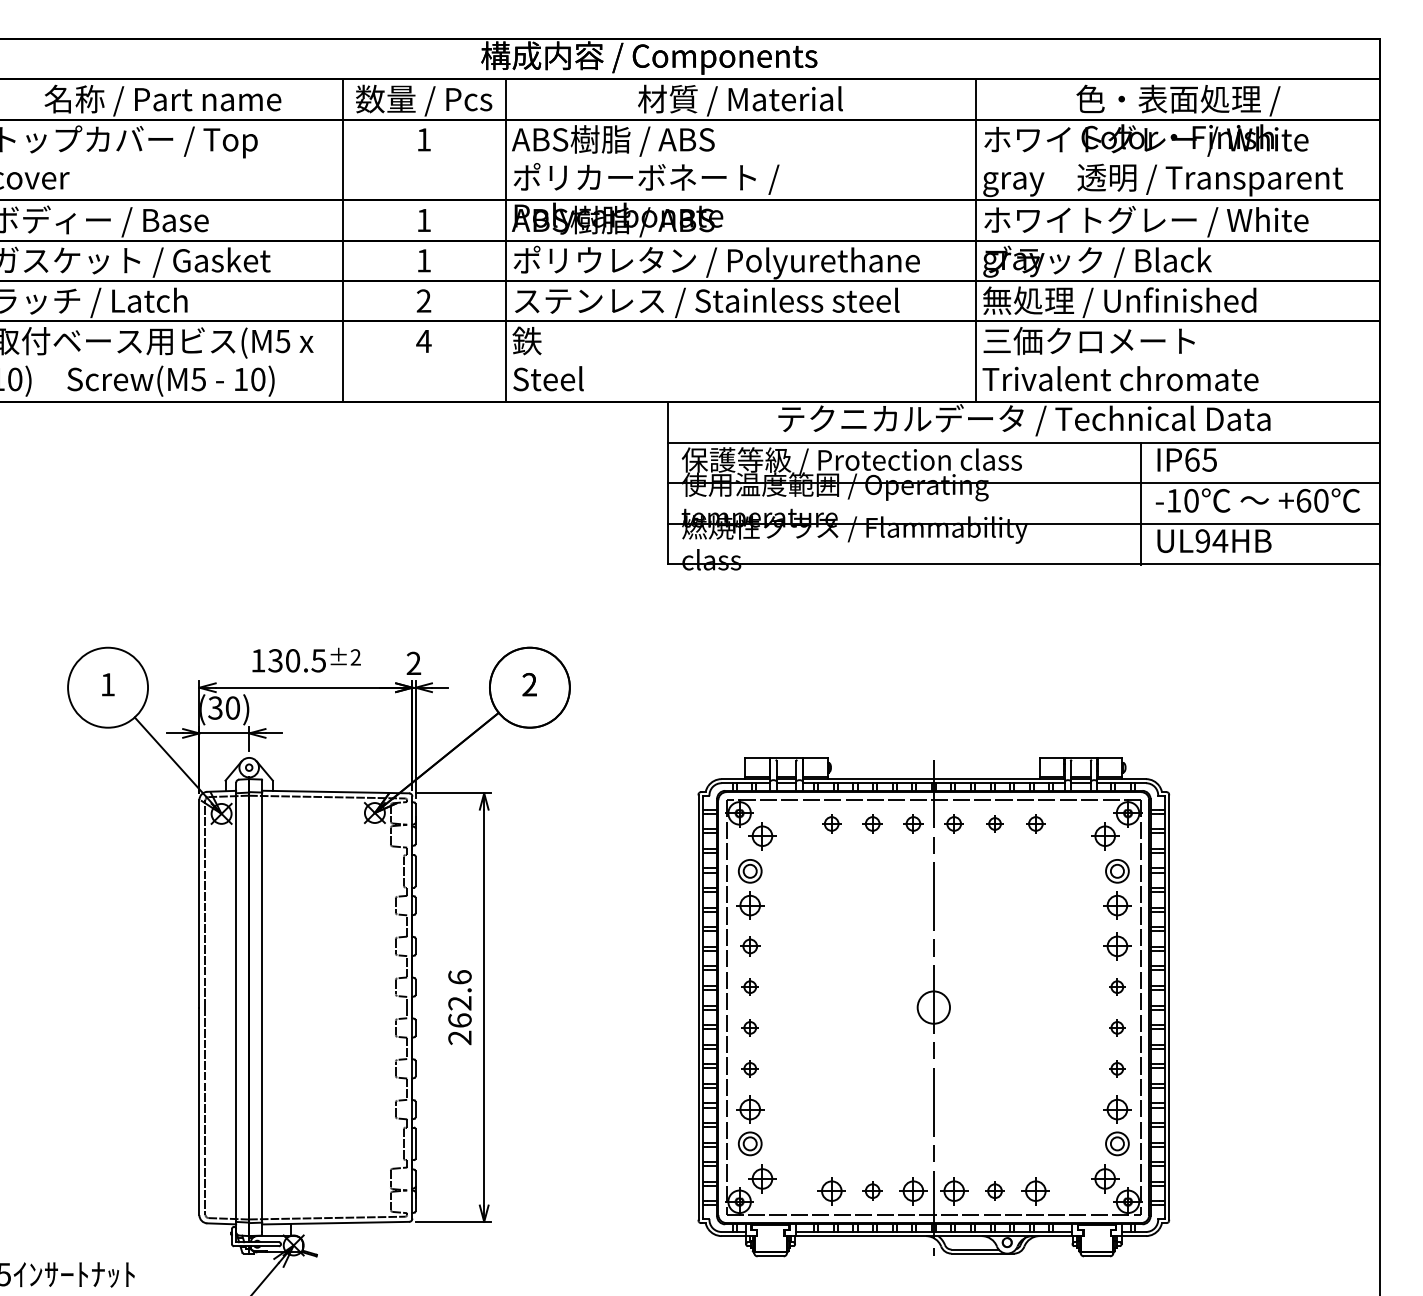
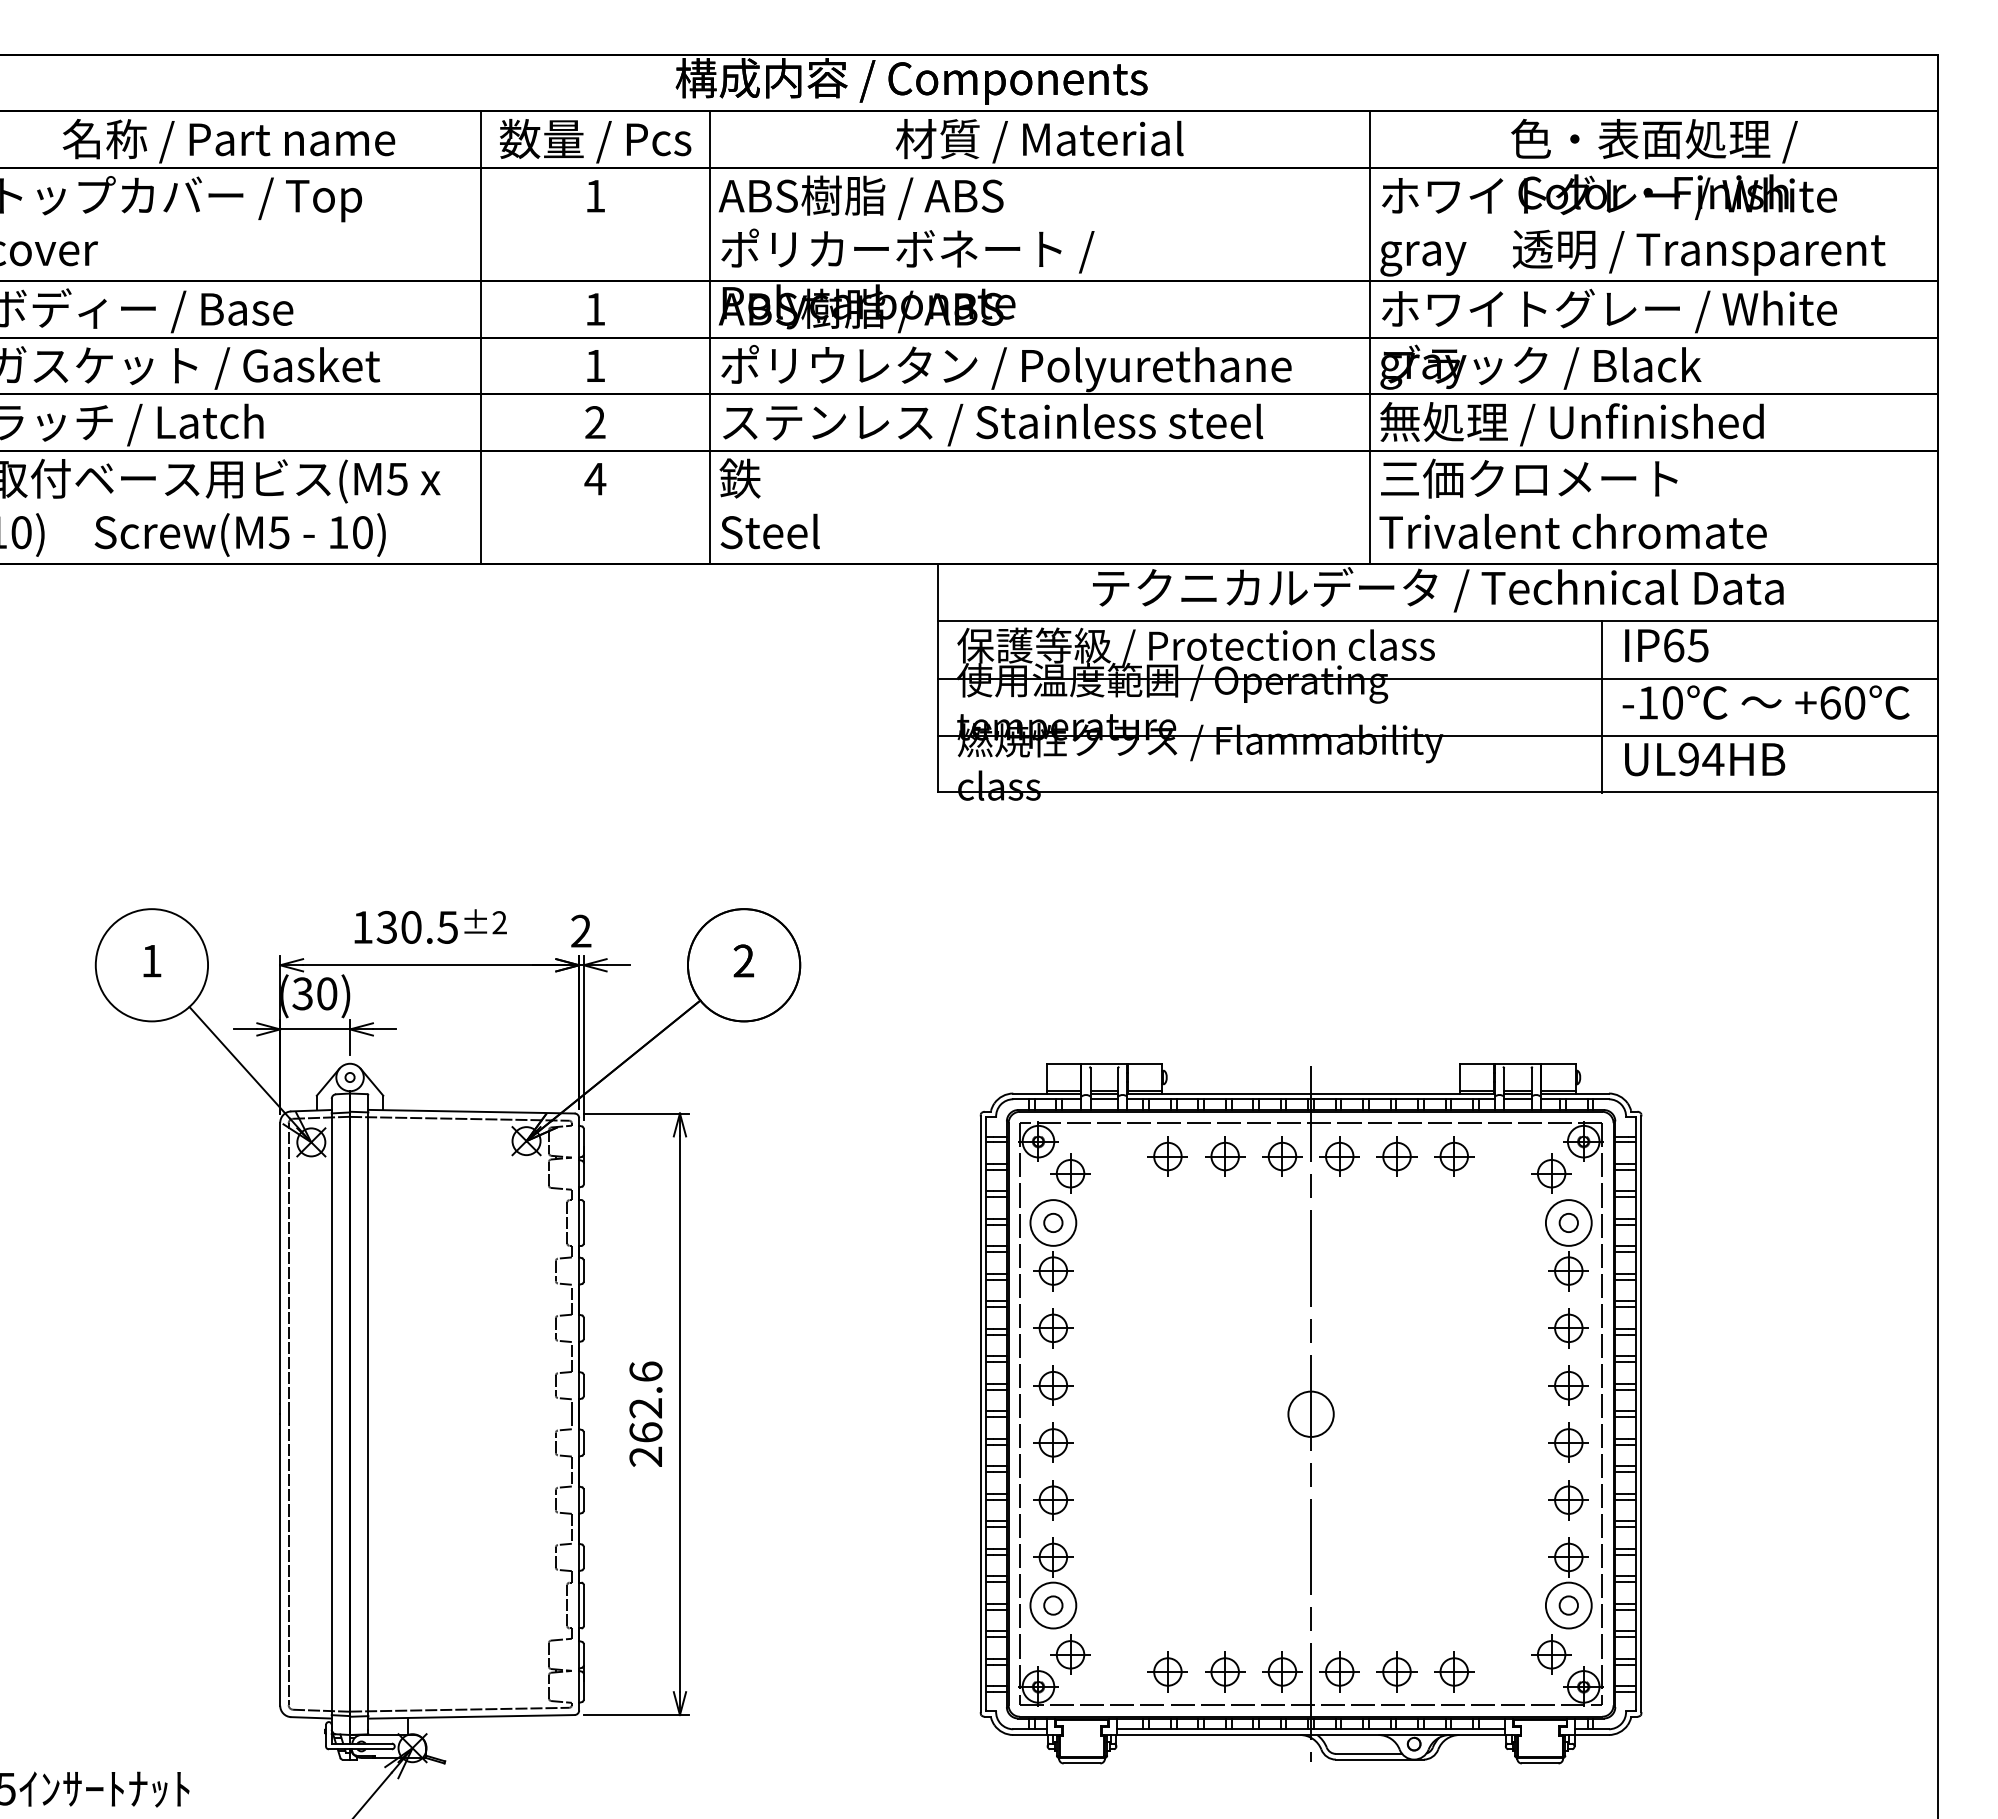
part: (831, 823) -> (1167, 1156), size x1.43
part: (872, 823) -> (1225, 1156), size x1.43
part: (913, 823) -> (1282, 1156), size x1.43
part: (954, 823) -> (1339, 1156), size x1.43
part: (994, 823) -> (1396, 1156), size x1.67
part: (1035, 823) -> (1454, 1156), size x1.43
circle: (750, 870) -> (1053, 1222), size x1.43
circle: (1117, 870) -> (1568, 1222), size x1.43
part: (750, 946) -> (1053, 1328), size x1.43
part: (750, 987) -> (1053, 1385), size x1.67
part: (1117, 987) -> (1568, 1385), size x1.67
part: (750, 1027) -> (1053, 1442), size x1.67
part: (1117, 1027) -> (1568, 1442), size x1.67
part: (750, 1069) -> (1053, 1500), size x1.67
part: (1117, 1069) -> (1568, 1500), size x1.67
circle: (750, 1143) -> (1053, 1605), size x1.43
circle: (1117, 1143) -> (1568, 1605), size x1.43
part: (872, 1190) -> (1225, 1671), size x1.43
part: (994, 1190) -> (1396, 1671), size x1.43

